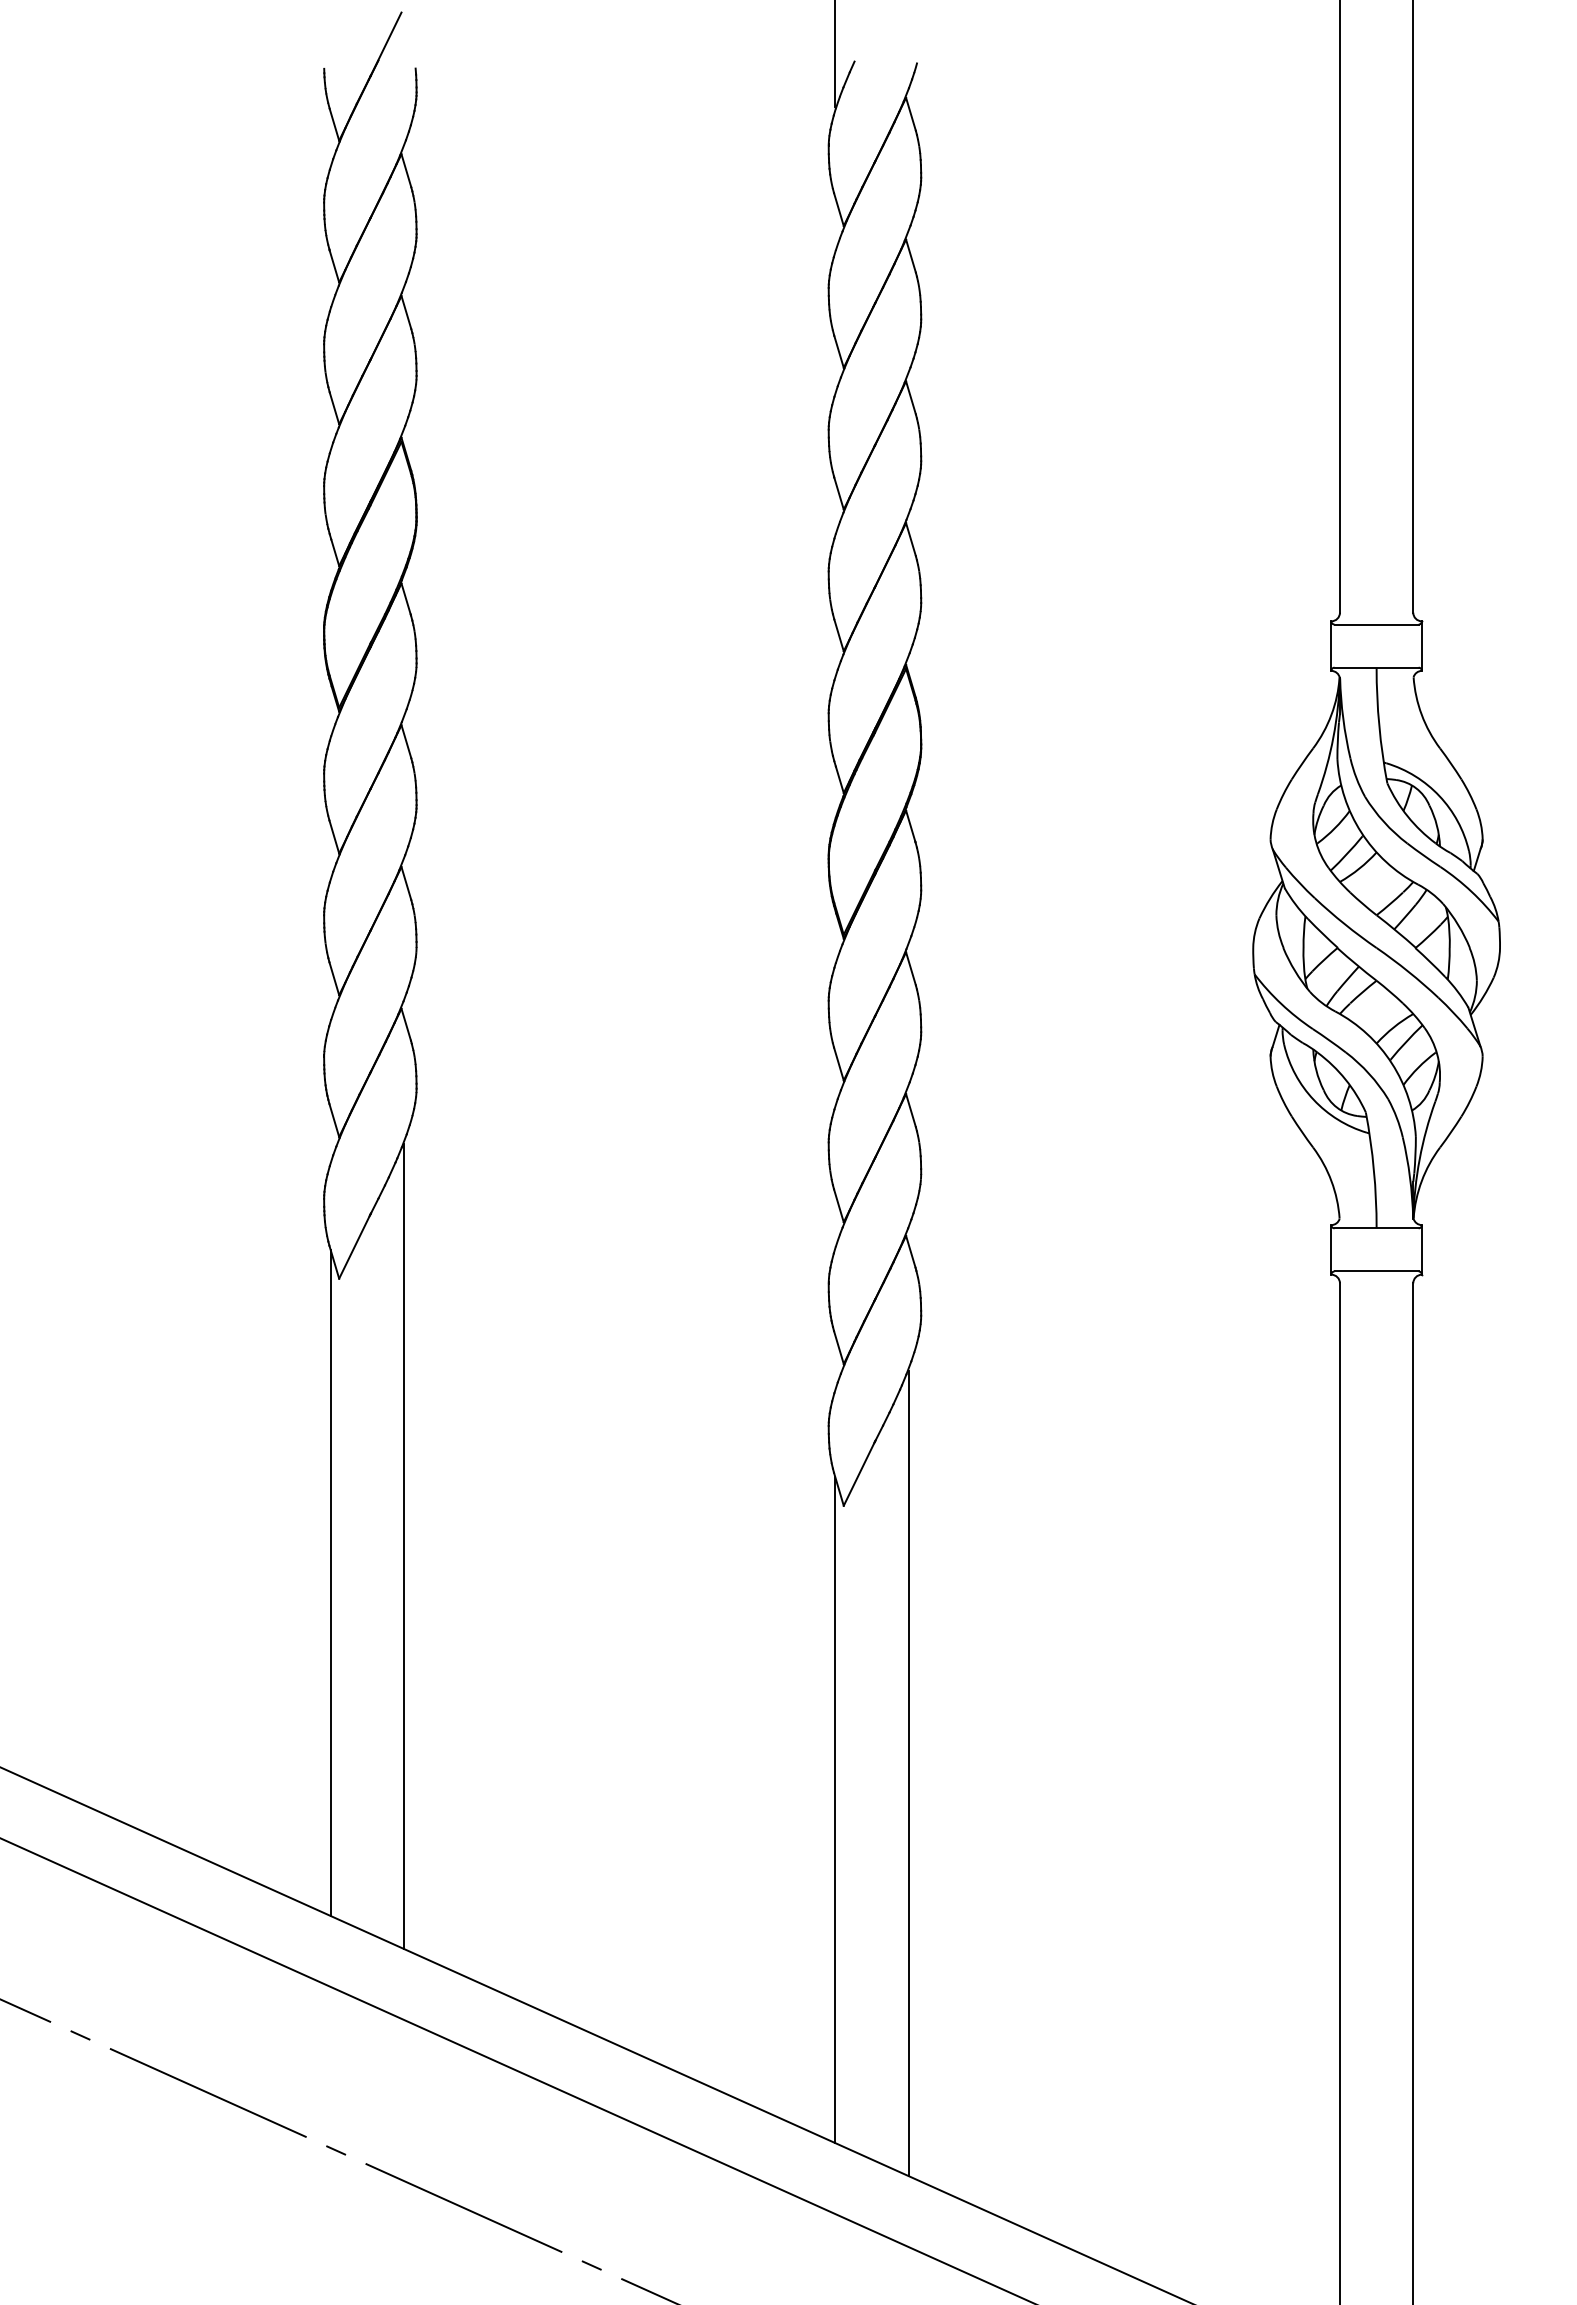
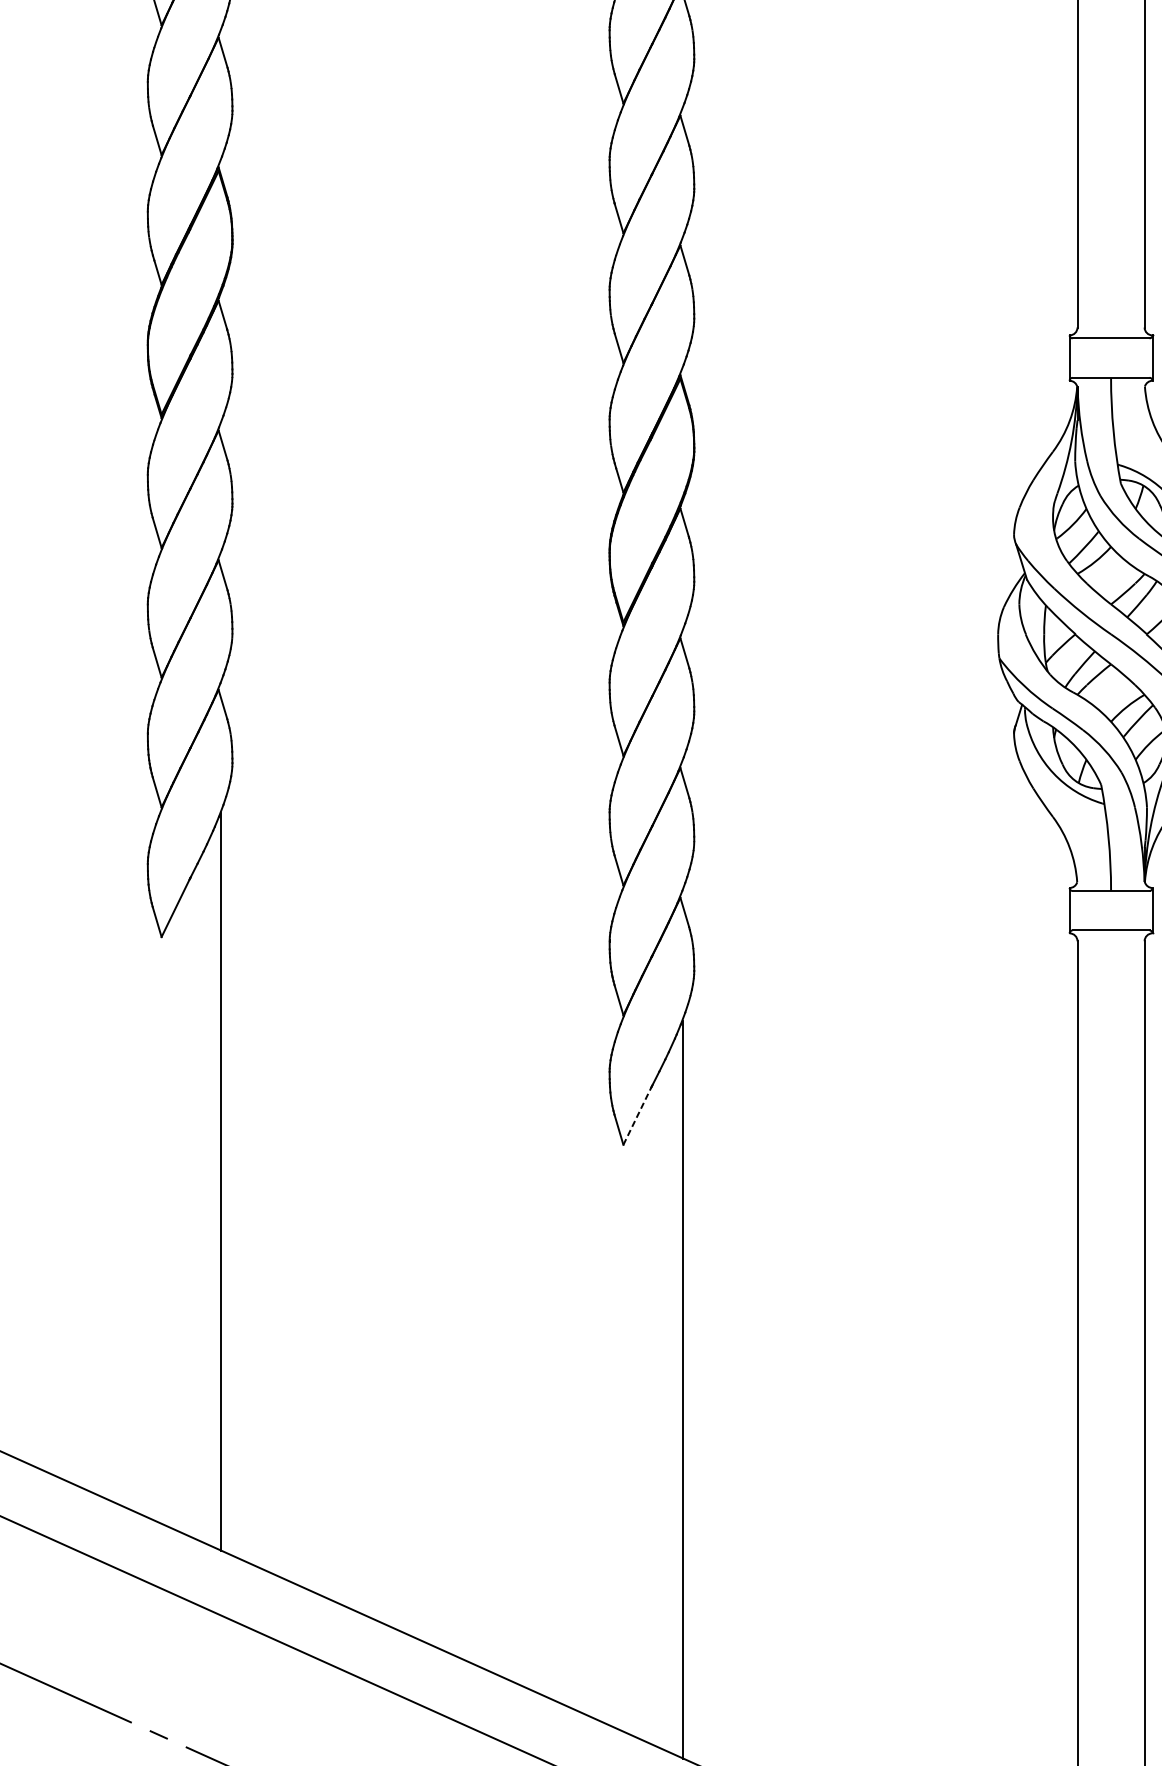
line: (859, 1473) -> (637, 1115), solid -> dashed
line: (330, 1583) -> (153, 1215), removed
line: (835, 1810) -> (615, 1423), removed

